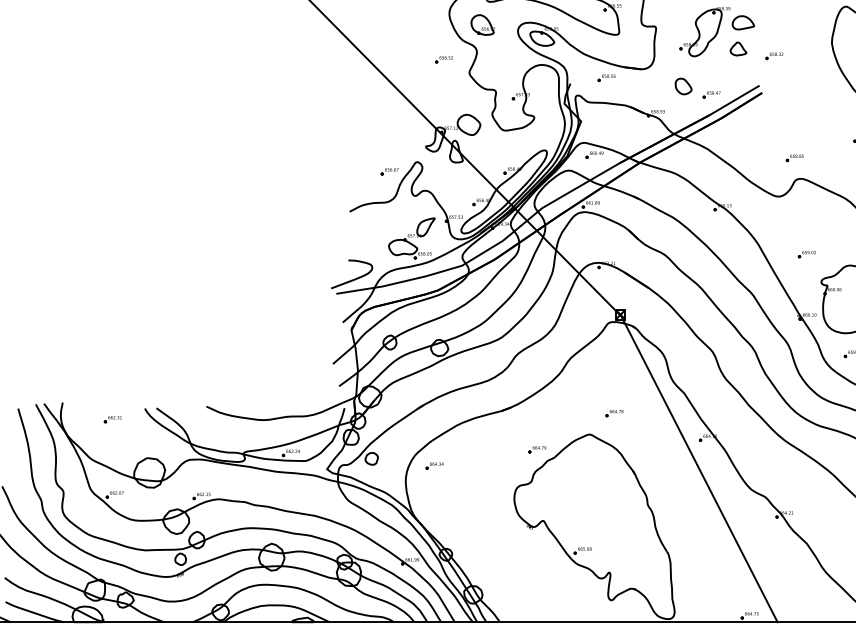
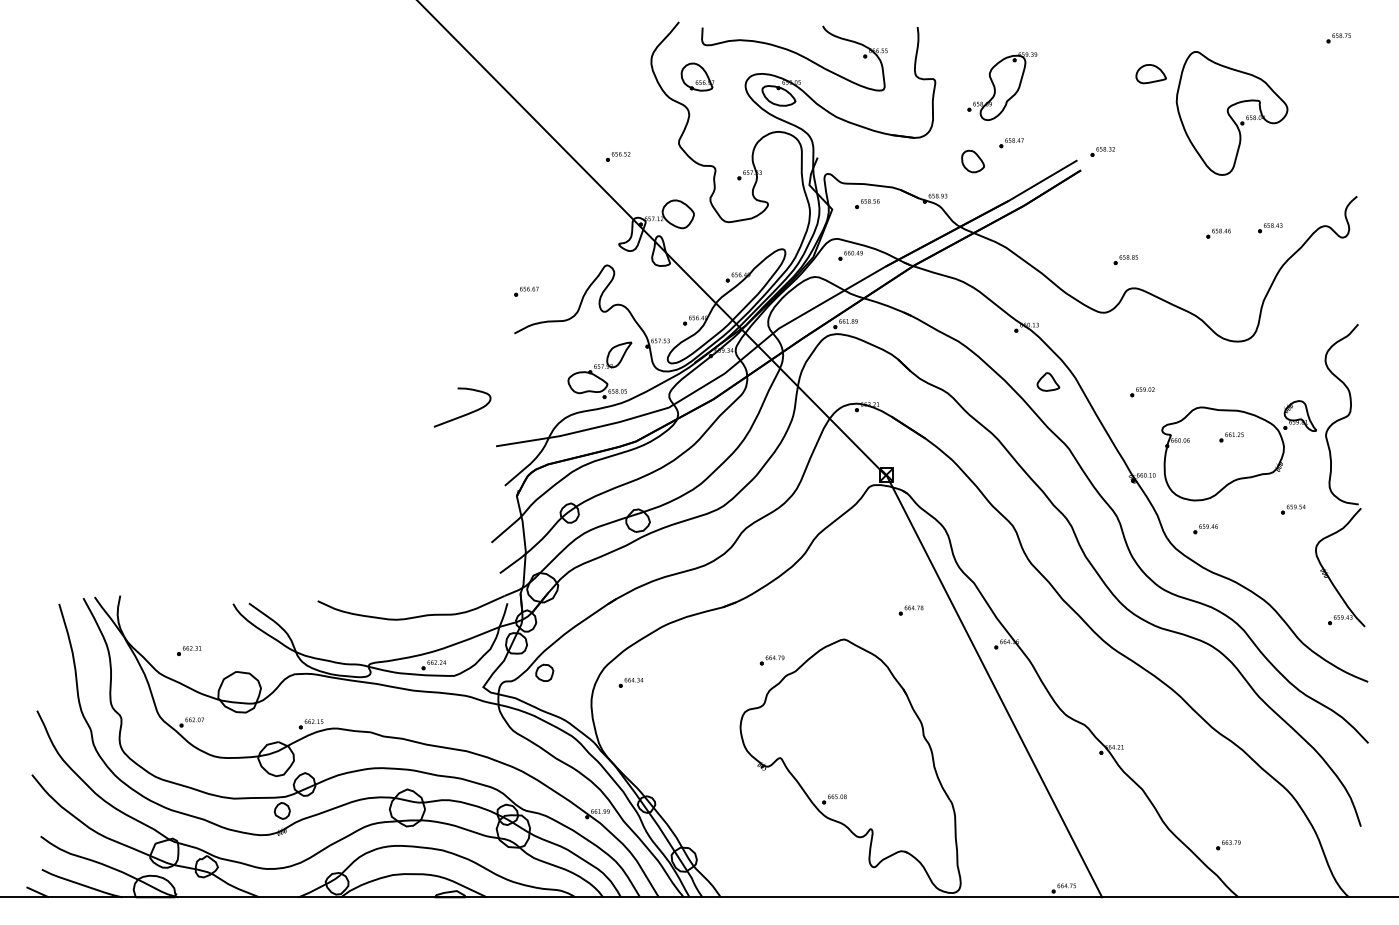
part: (742, 23) -> (1150, 74), moved
part: (738, 48) -> (1048, 381), moved
part: (774, 55) -> (1102, 151), moved
part: (444, 59) -> (618, 156), moved
part: (606, 78) -> (867, 204), moved
part: (711, 95) -> (1011, 143), moved
part: (389, 171) -> (526, 291), moved
curve: (352, 279) -> (463, 414), moved
part: (614, 413) -> (910, 610), moved
part: (113, 419) -> (189, 650), moved

